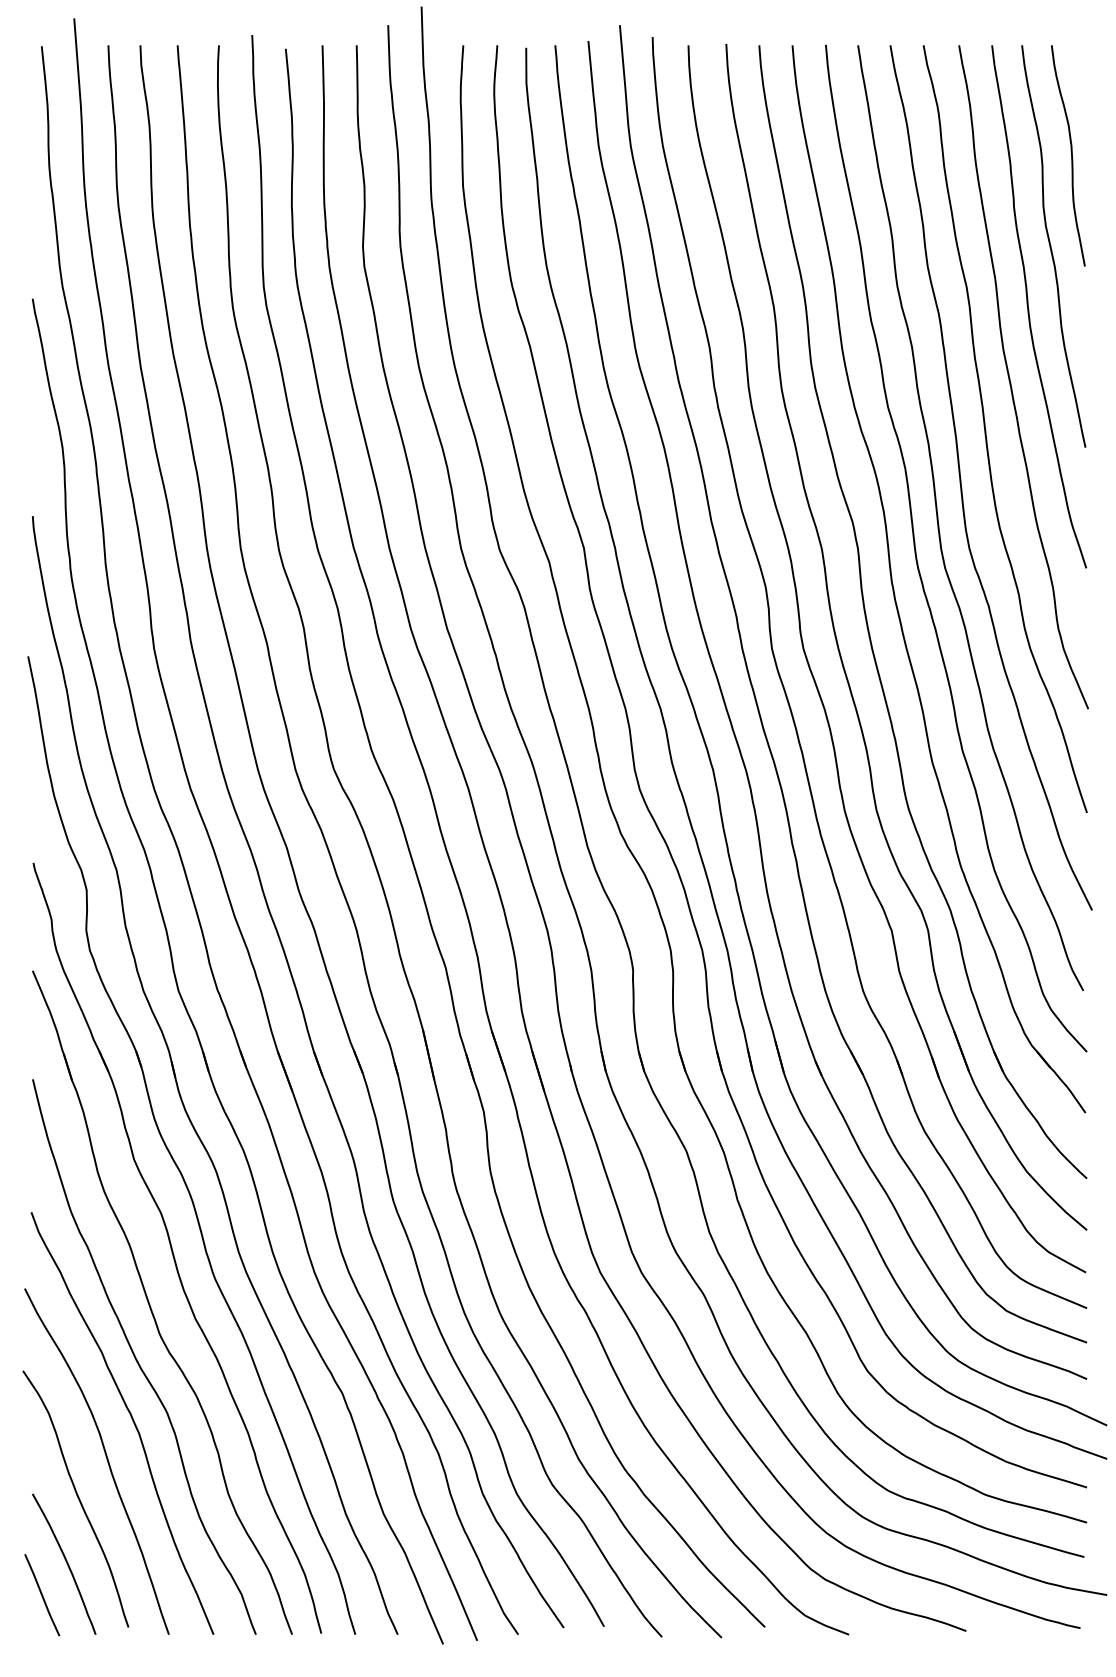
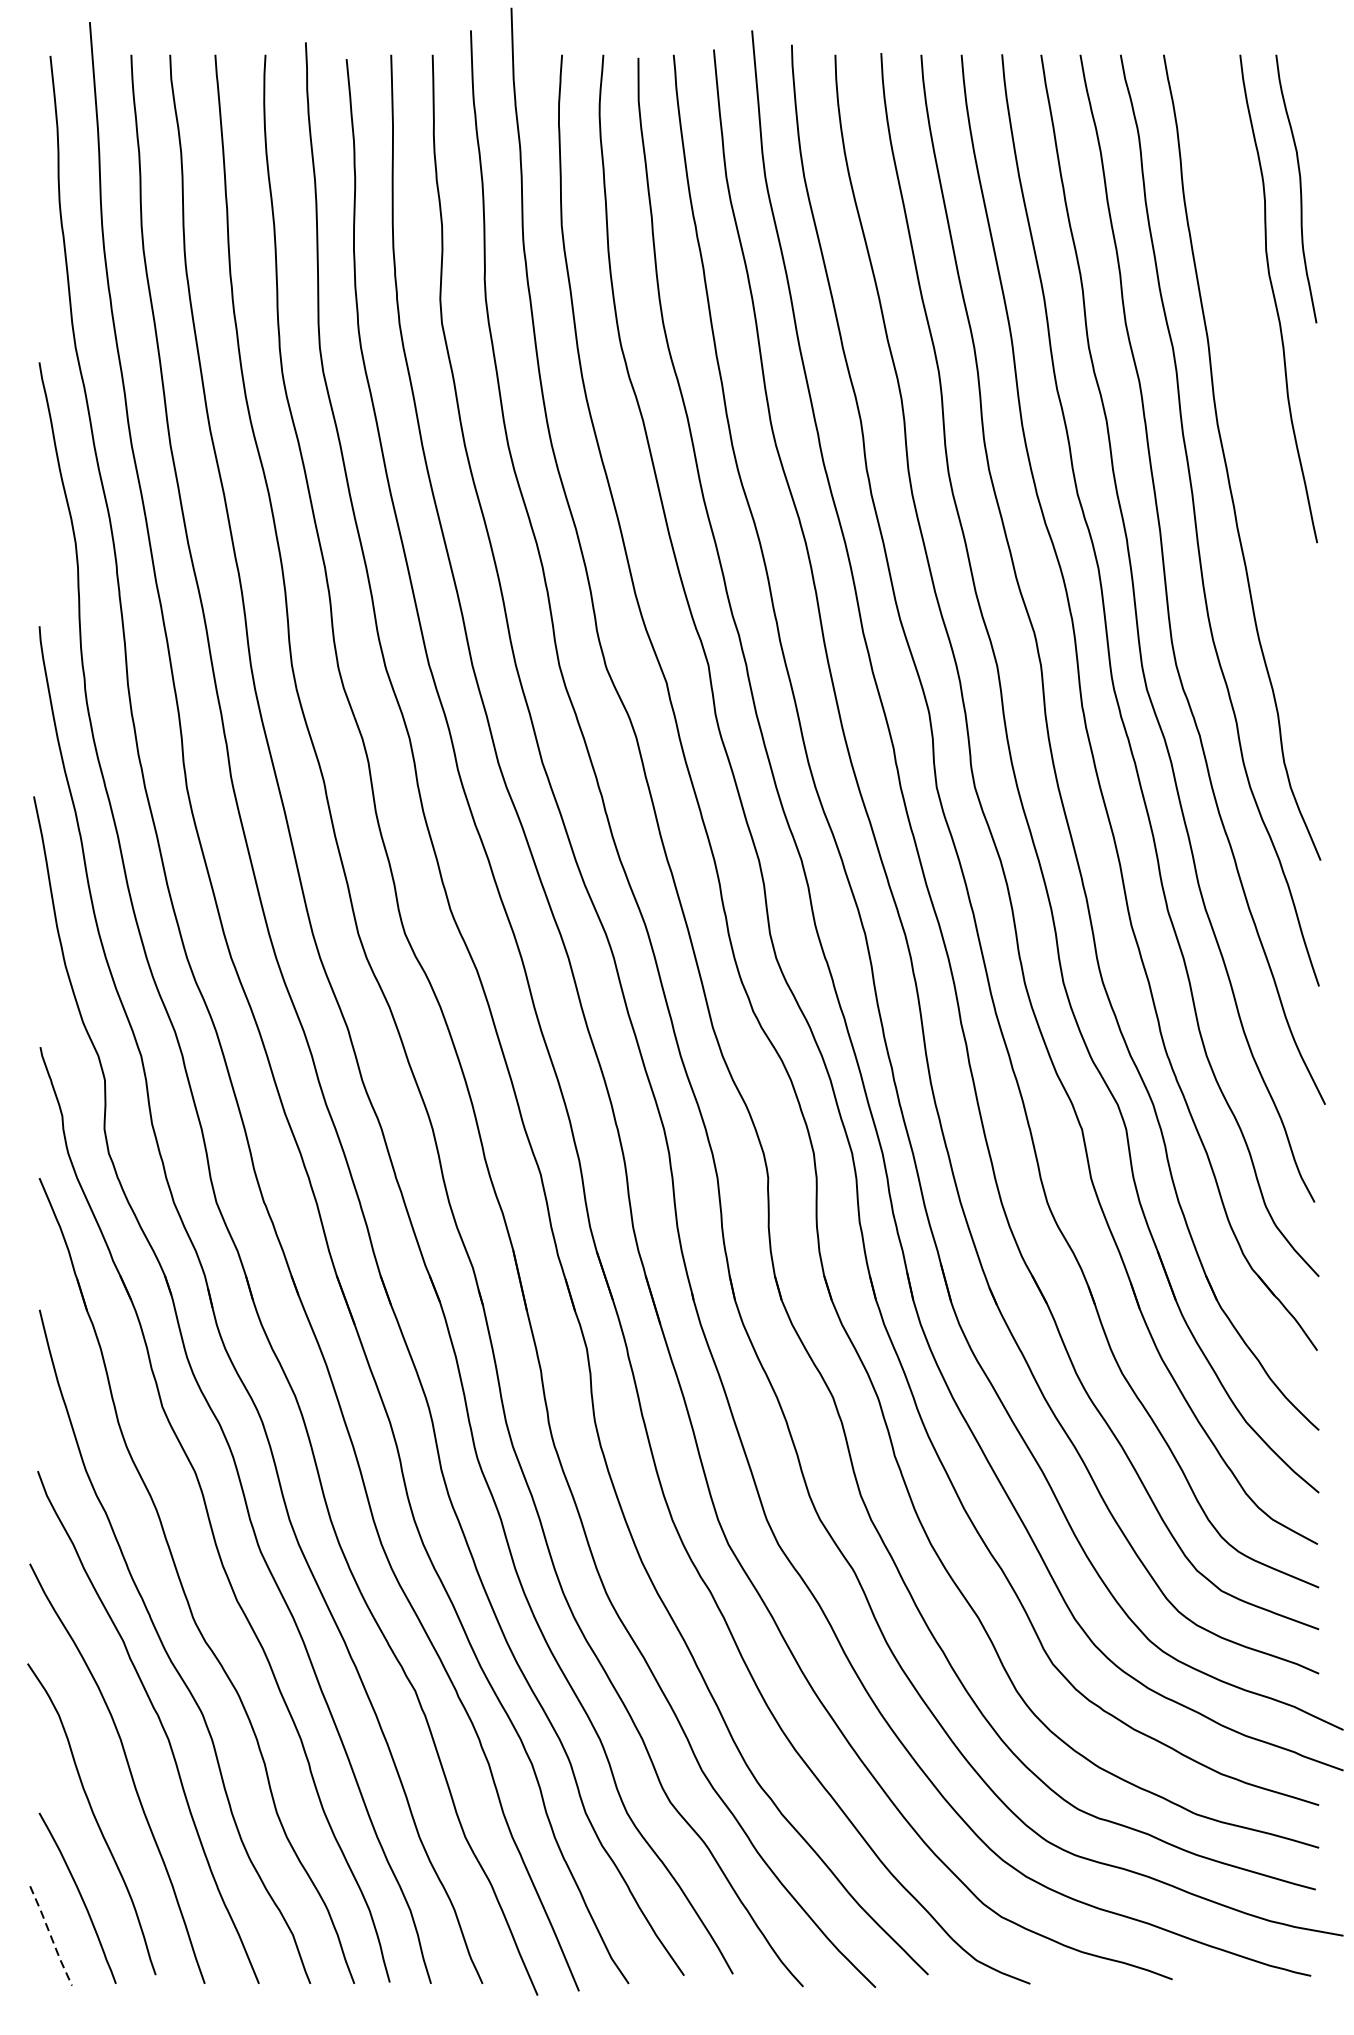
curve: (1029, 309) -> (1249, 375), removed
line: (42, 1595) -> (51, 1936), solid -> dashed

